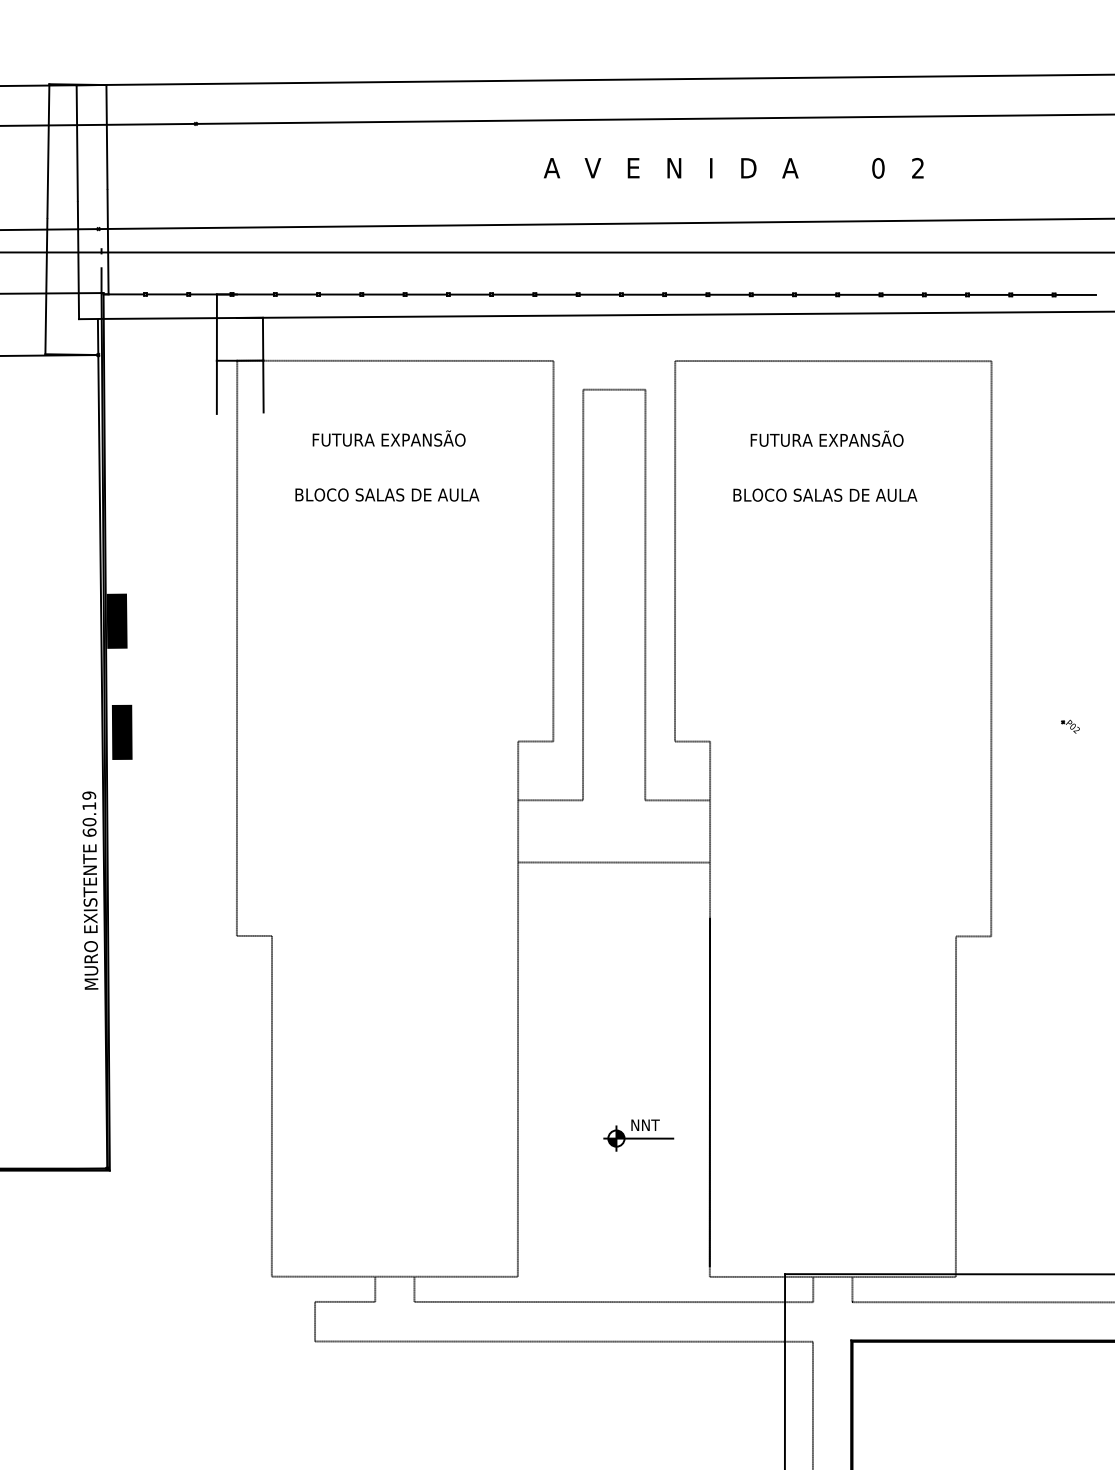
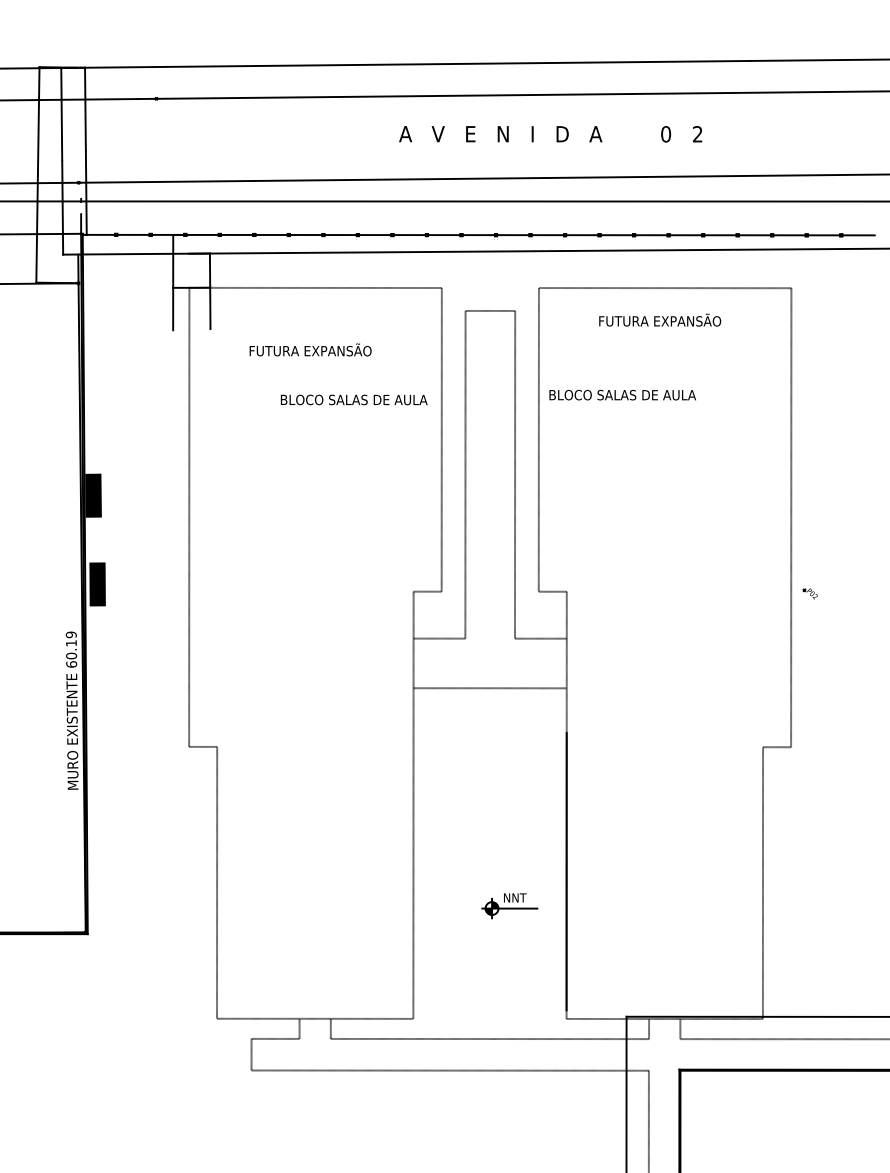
text: (733, 168) -> (550, 134), moved
text: (827, 438) -> (660, 319), moved
text: (387, 494) -> (354, 399), moved
text: (825, 494) -> (622, 394), moved
part: (1069, 726) -> (809, 593), moved

